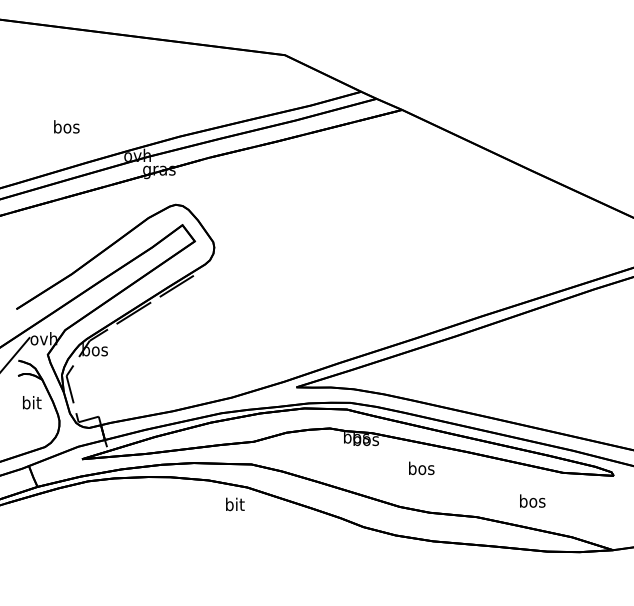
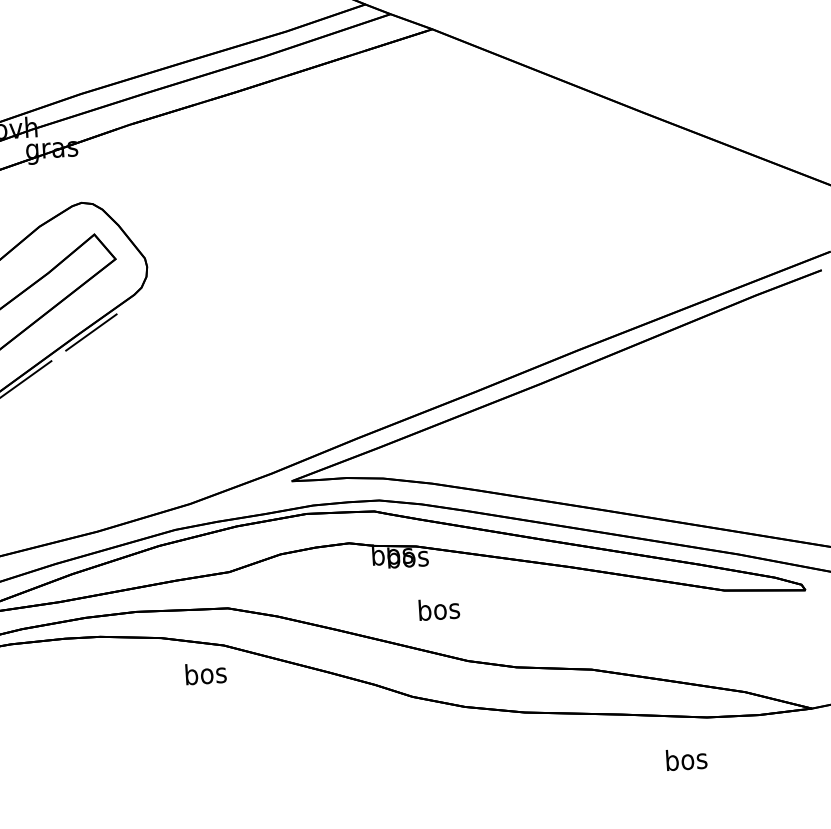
text: (421, 468) -> (438, 609), moved
text: (532, 500) -> (686, 758), moved
text: (234, 504) -> (205, 673), bit -> bos

